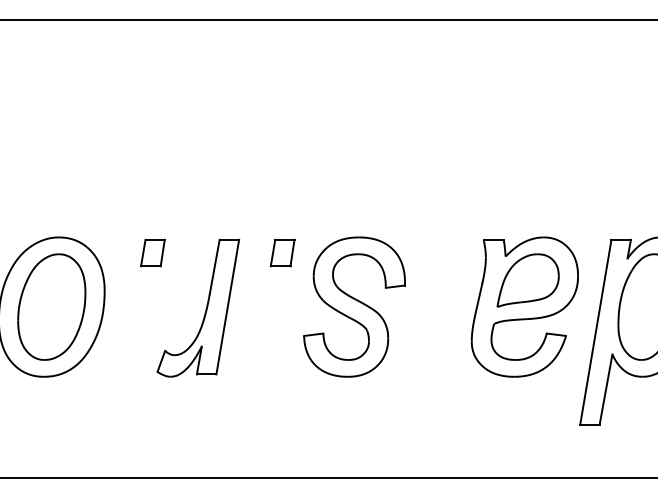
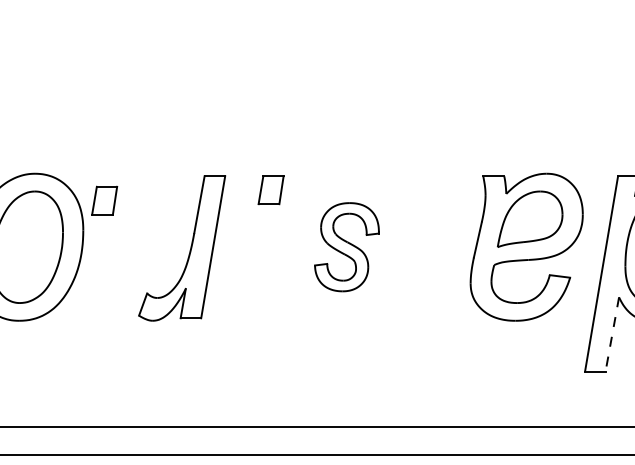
part: (152, 252) -> (104, 200), moved
part: (354, 306) -> (346, 246), size x0.6
line: (606, 389) -> (612, 334), solid -> dashed

